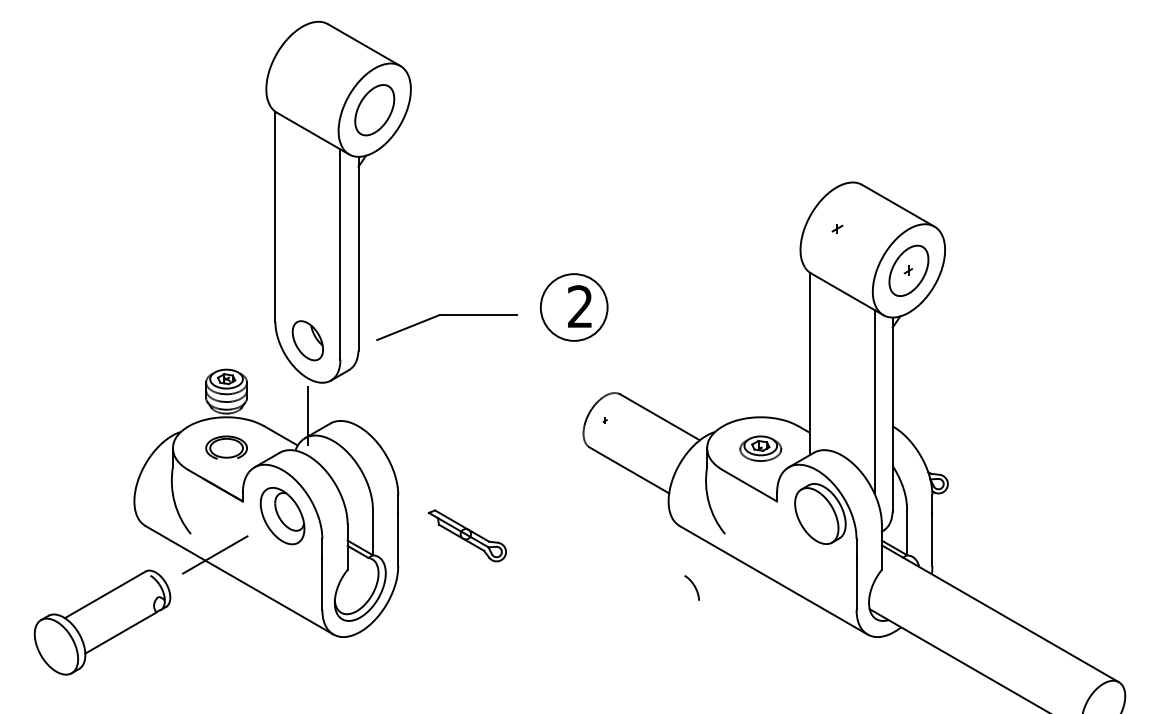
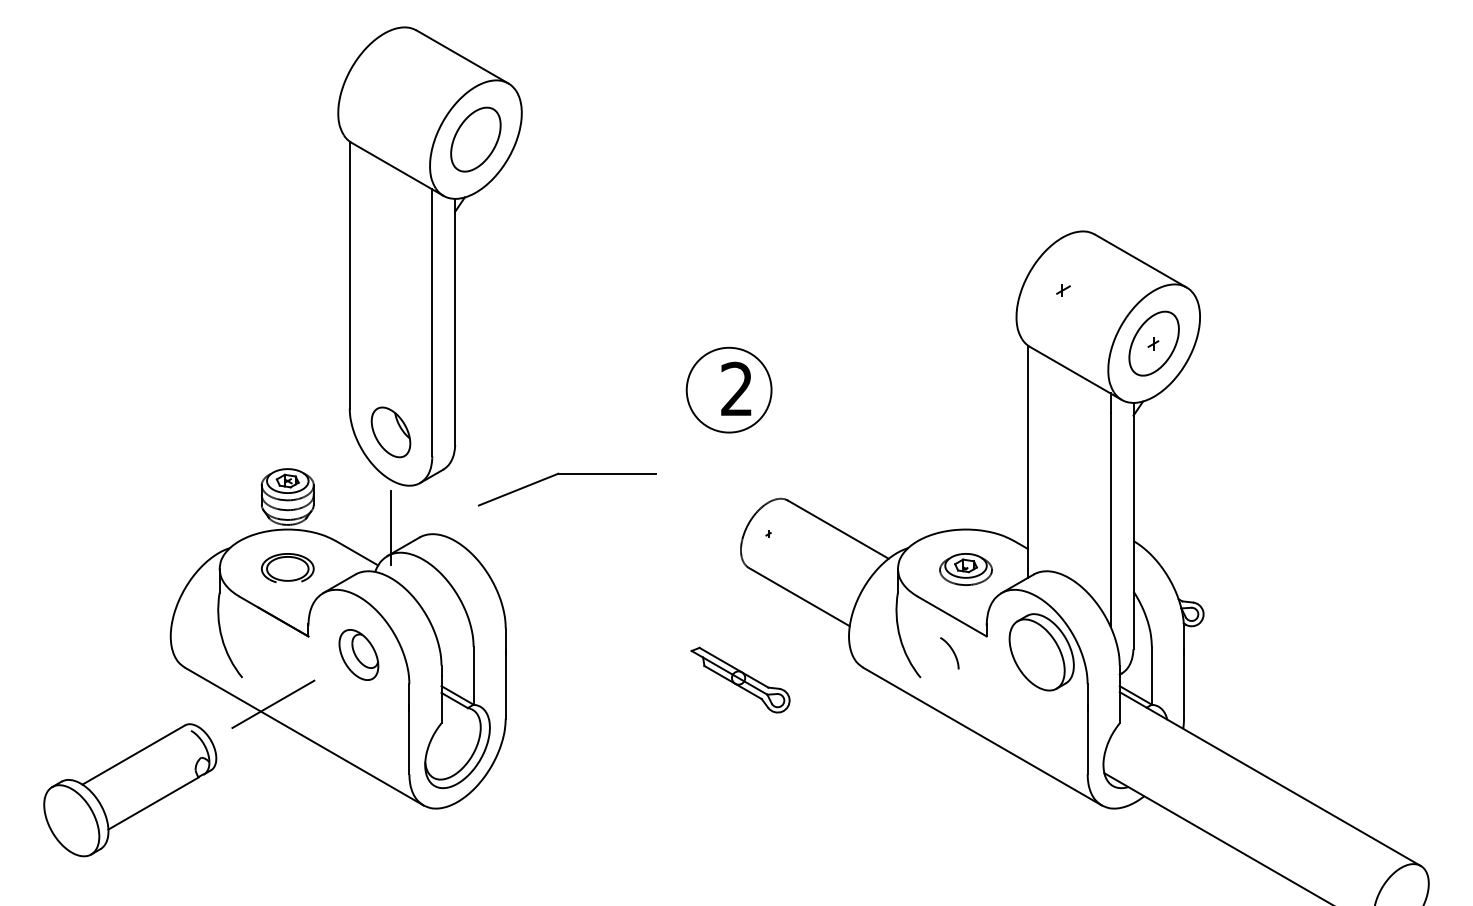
part: (446, 315) -> (567, 474), moved
part: (282, 515) -> (358, 654), size x0.7
part: (467, 535) -> (740, 679), moved
curve: (694, 587) -> (952, 652), moved

